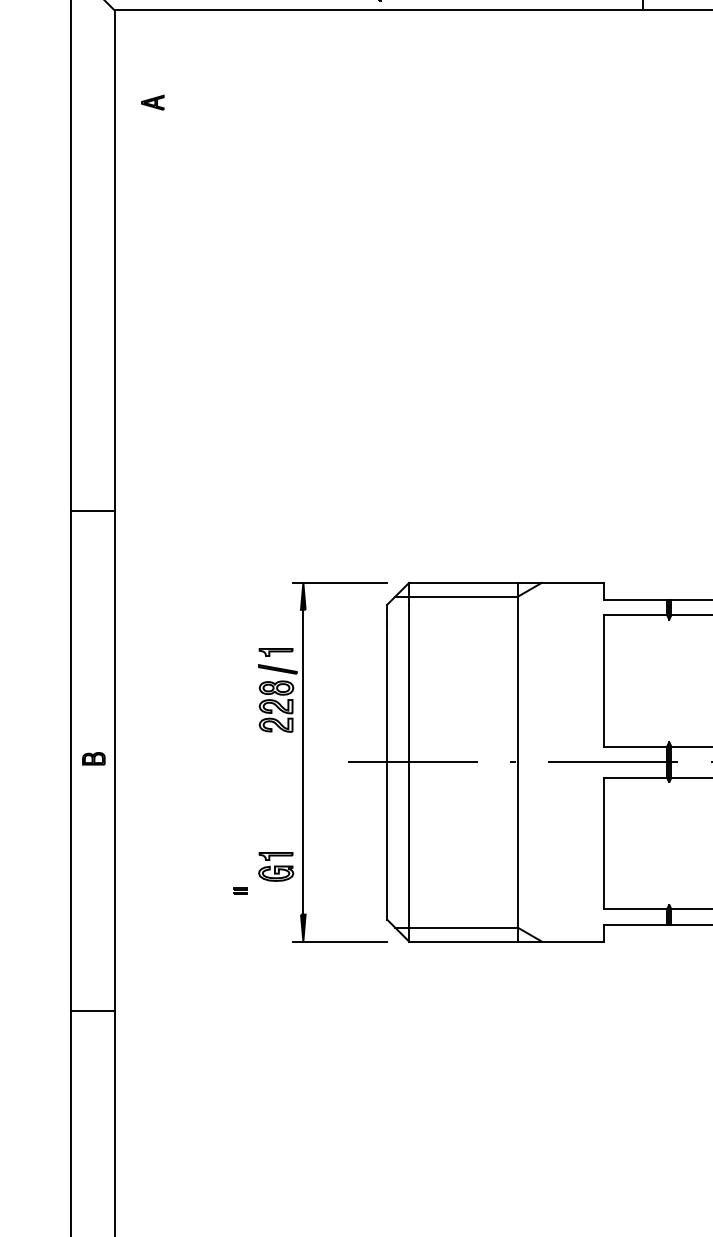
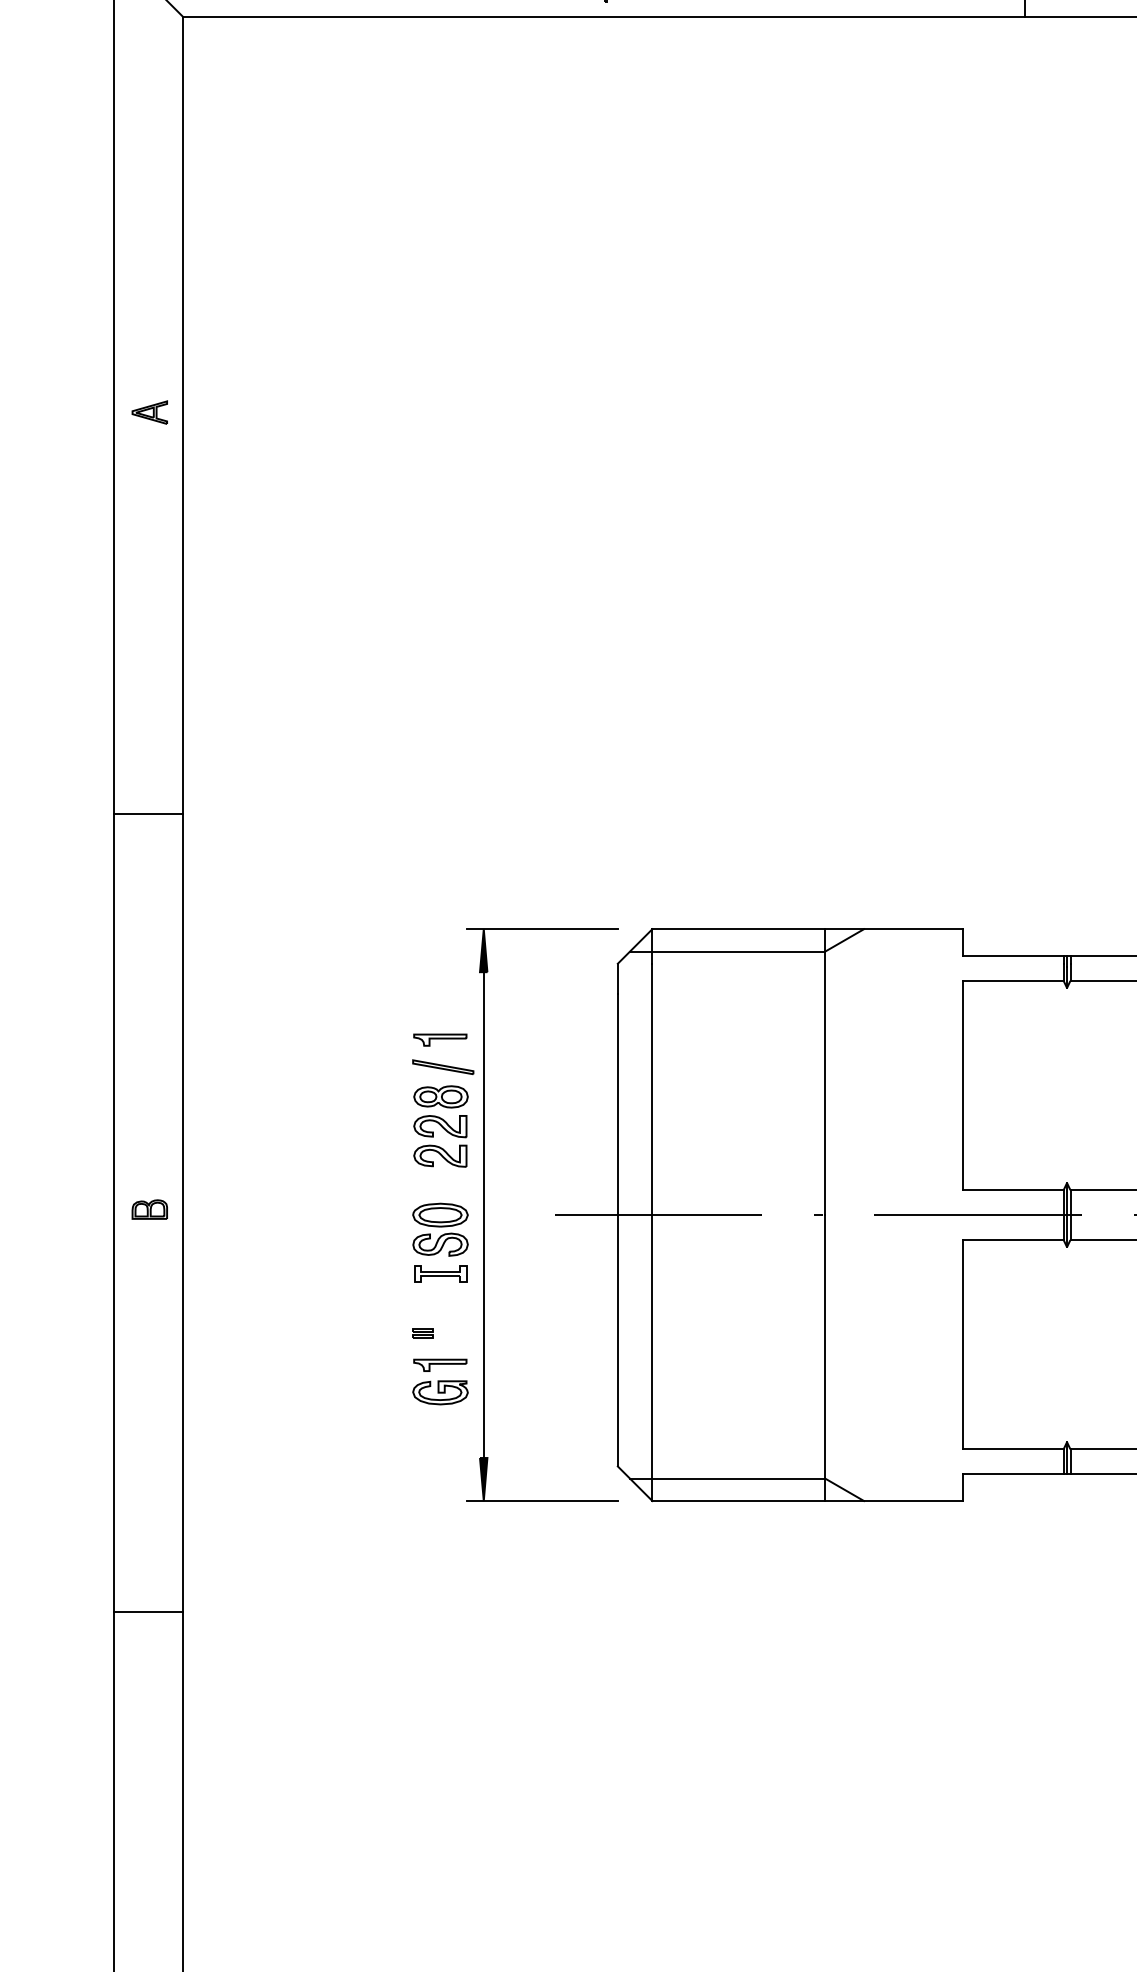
part: (152, 102) -> (149, 412), moved
part: (276, 779) -> (440, 1242), added
part: (240, 890) -> (423, 1331), moved

